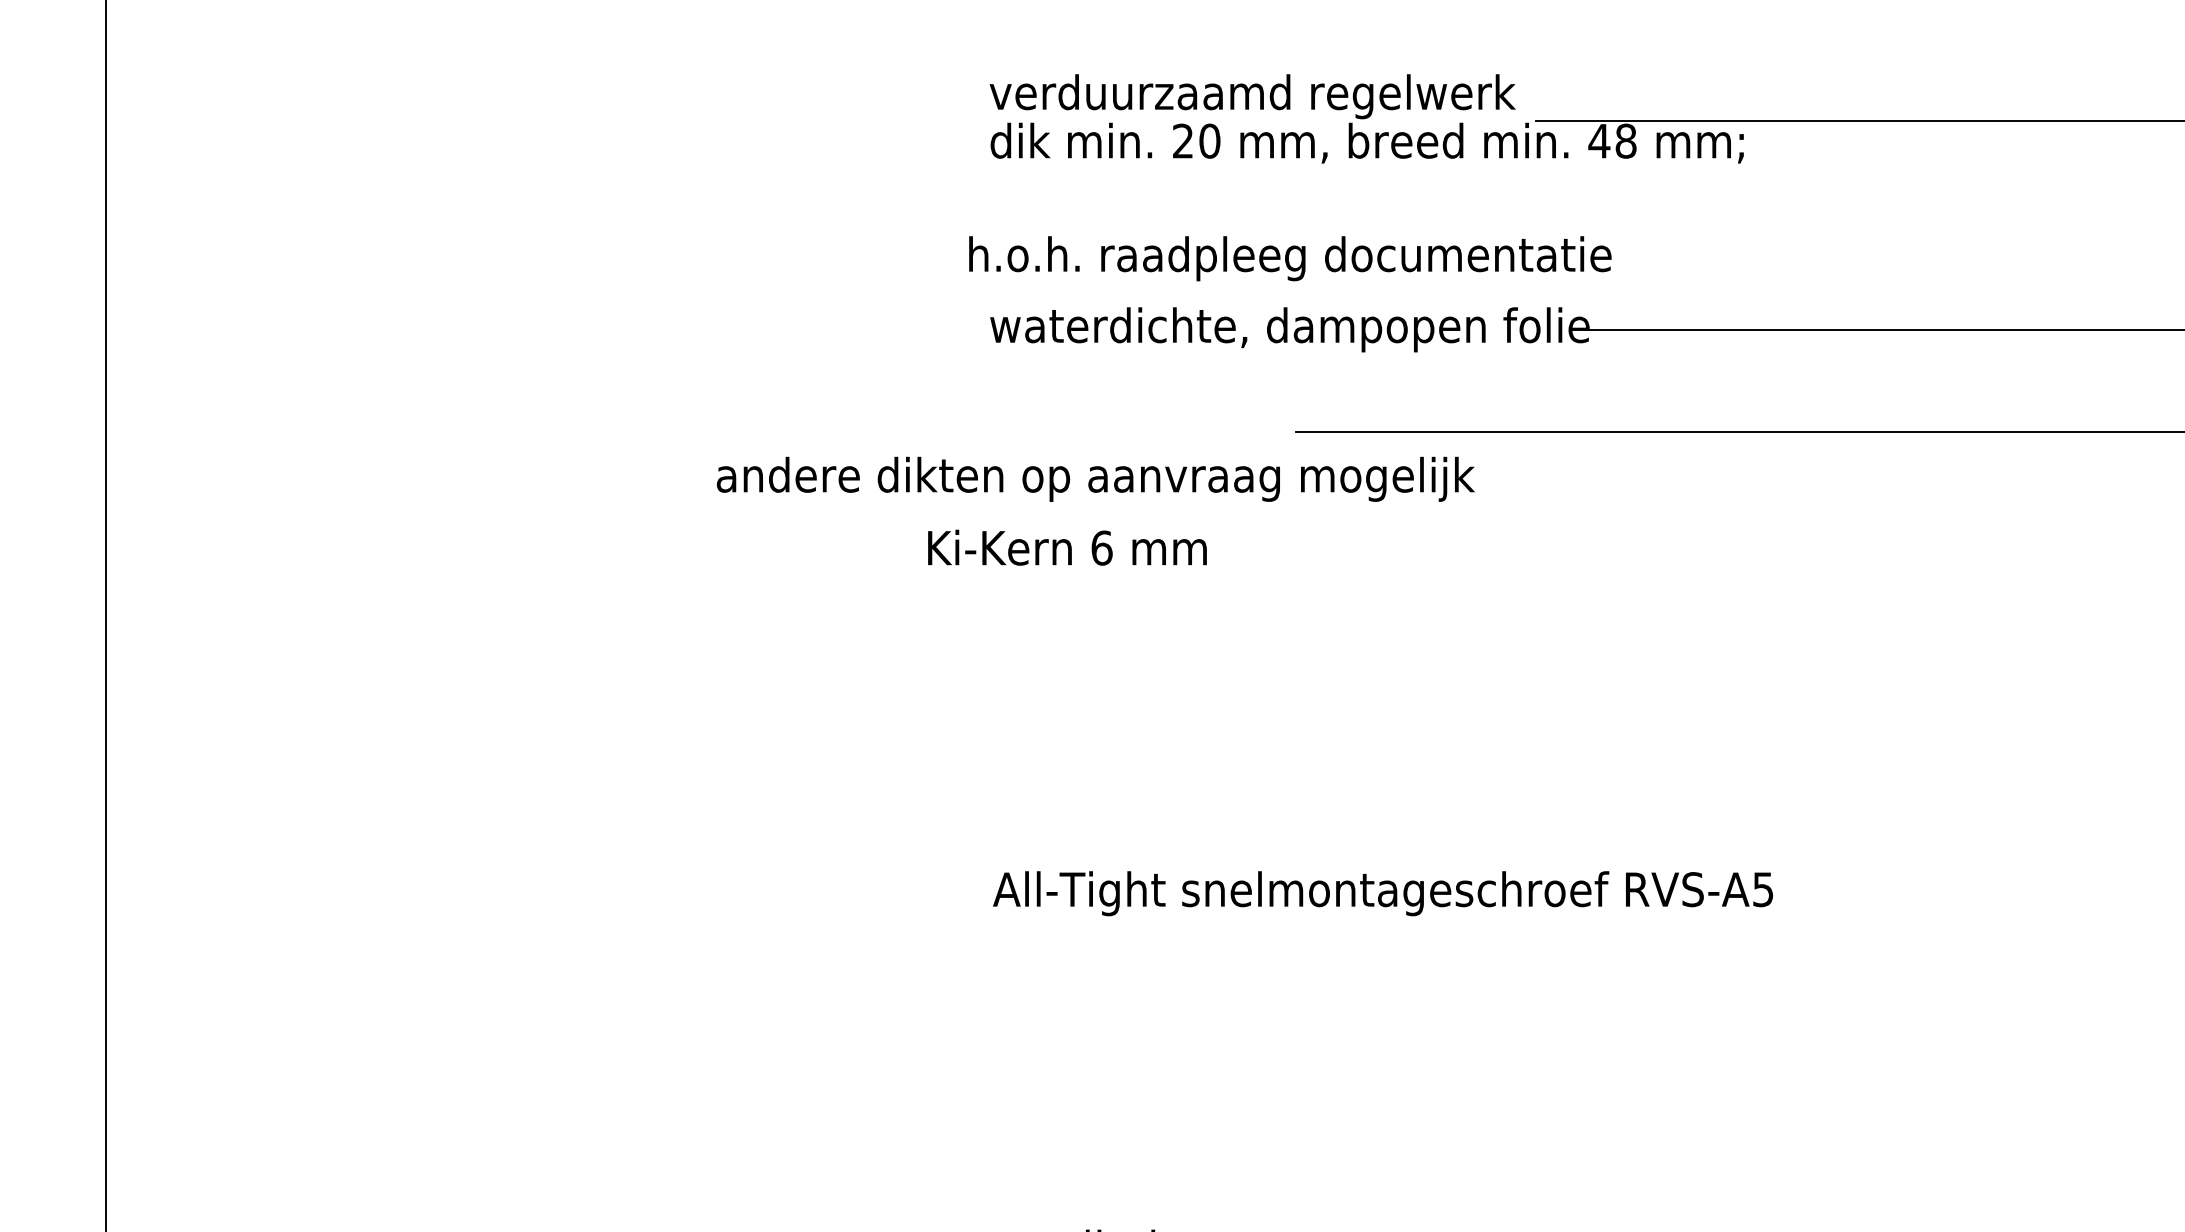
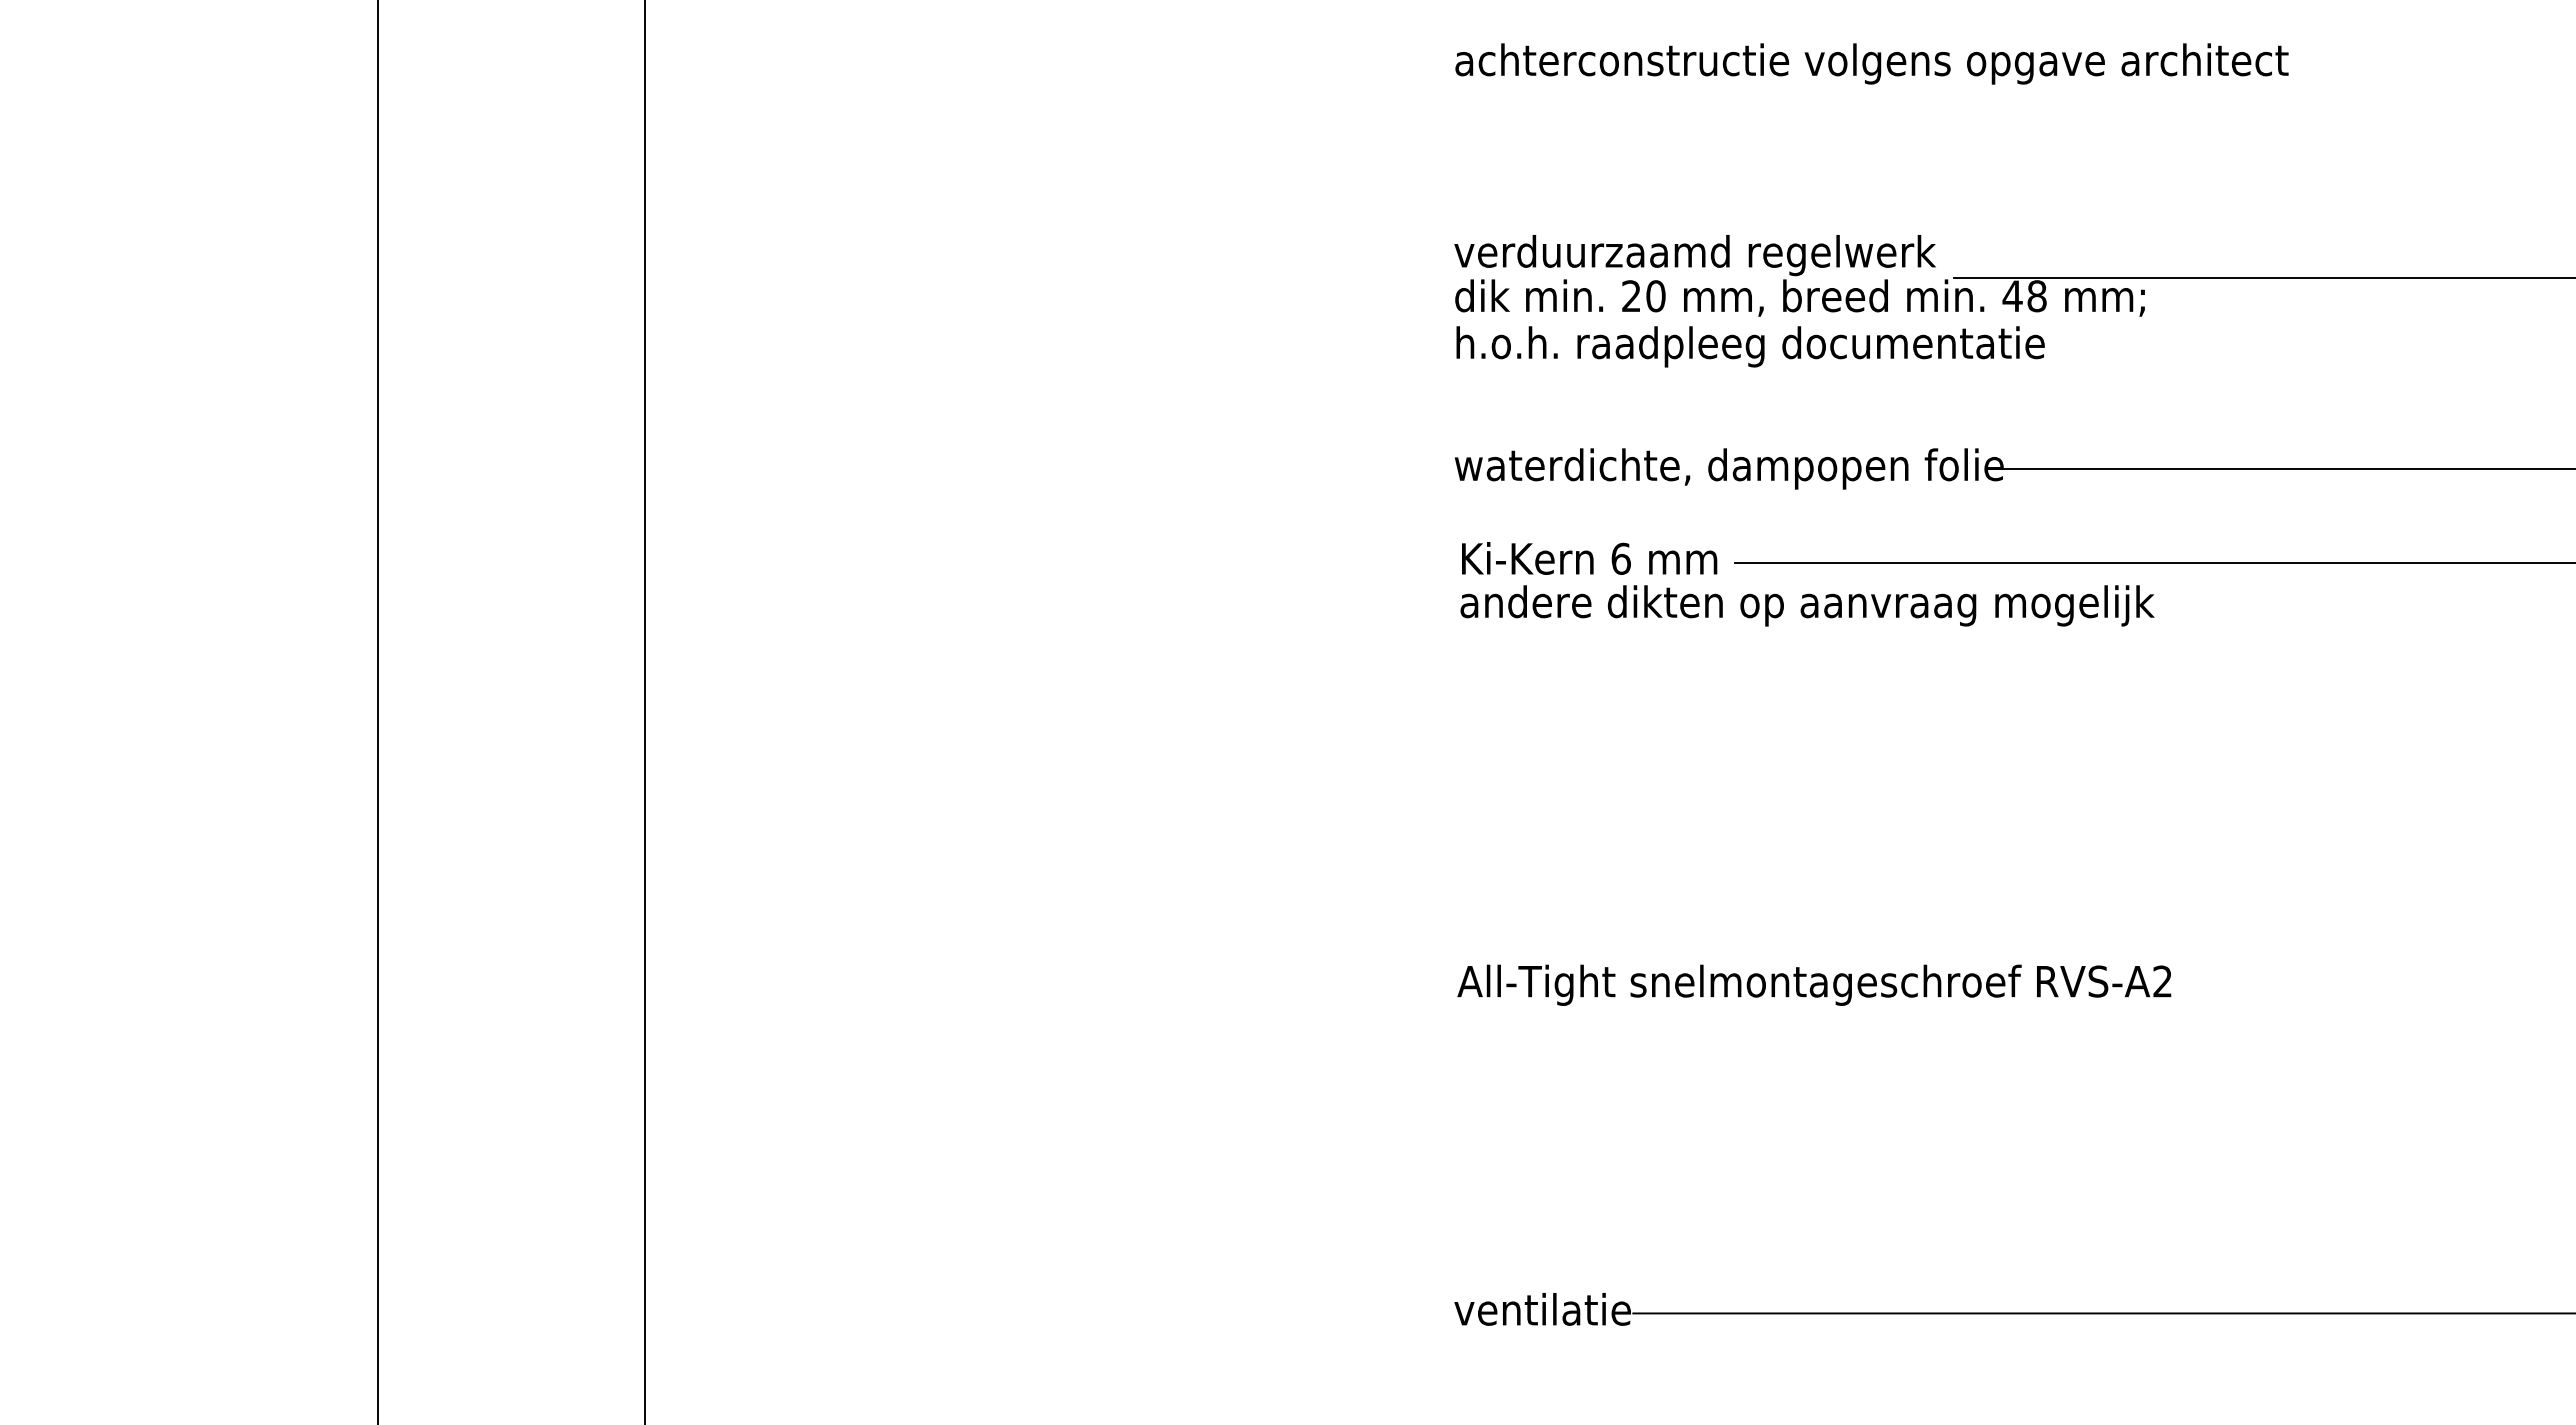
text: (1290, 258) -> (1750, 346), moved
text: (1095, 478) -> (1807, 605), moved
text: (1067, 547) -> (1589, 558), moved
text: (1763, 889) -> (2162, 981), RVS-A5 -> RVS-A2

